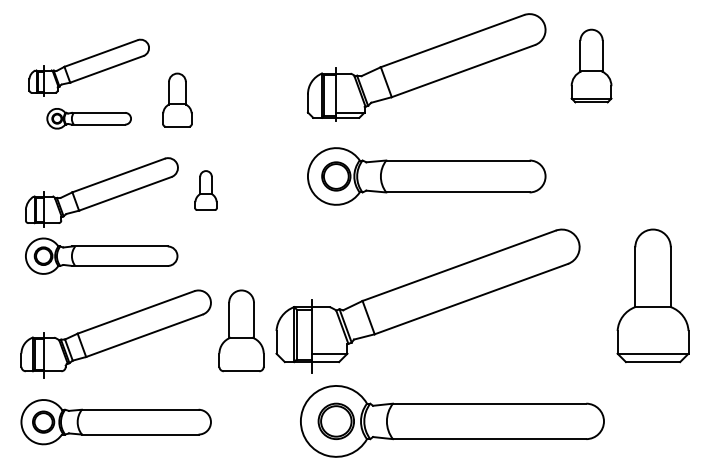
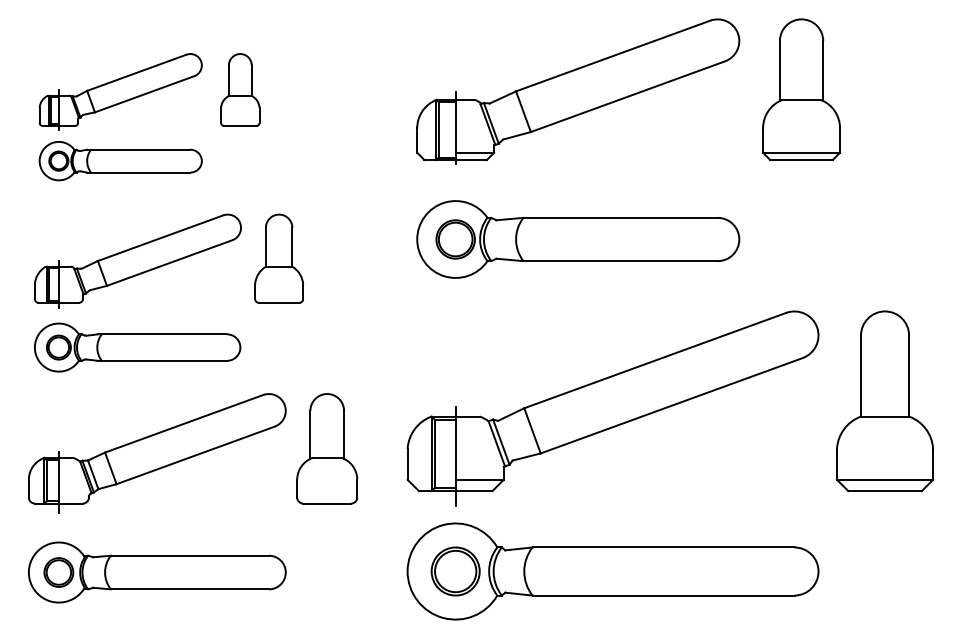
part: (591, 65) -> (801, 89), size x1.43
part: (177, 99) -> (240, 89), moved
part: (89, 118) -> (120, 161), size x1.43
part: (205, 190) -> (278, 258), size x1.67
part: (427, 301) -> (612, 408), moved

